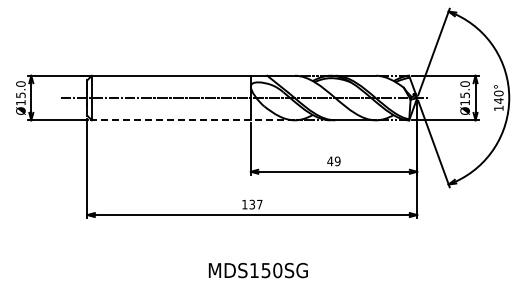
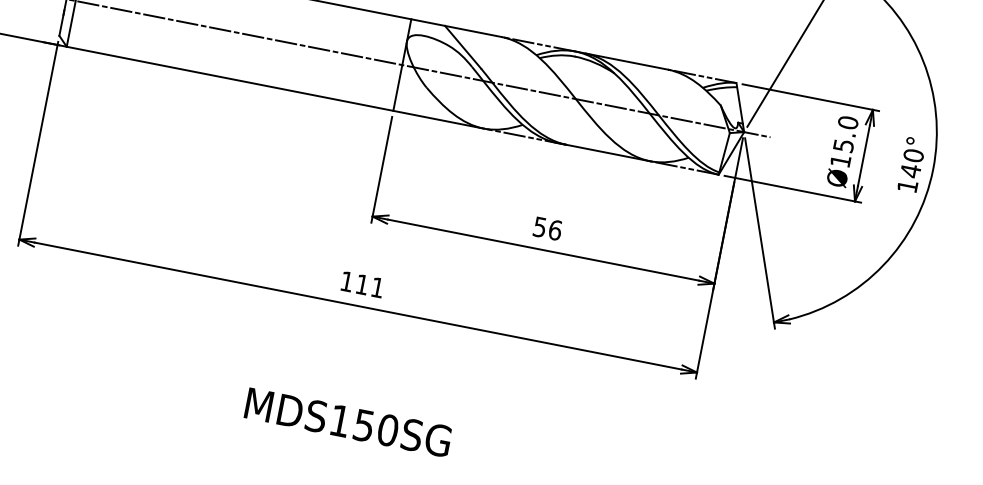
line: (187, 120) -> (263, 85), dashed -> solid
text: (333, 161) -> (546, 228), 49 -> 56
text: (255, 204) -> (368, 285), 137 -> 111

